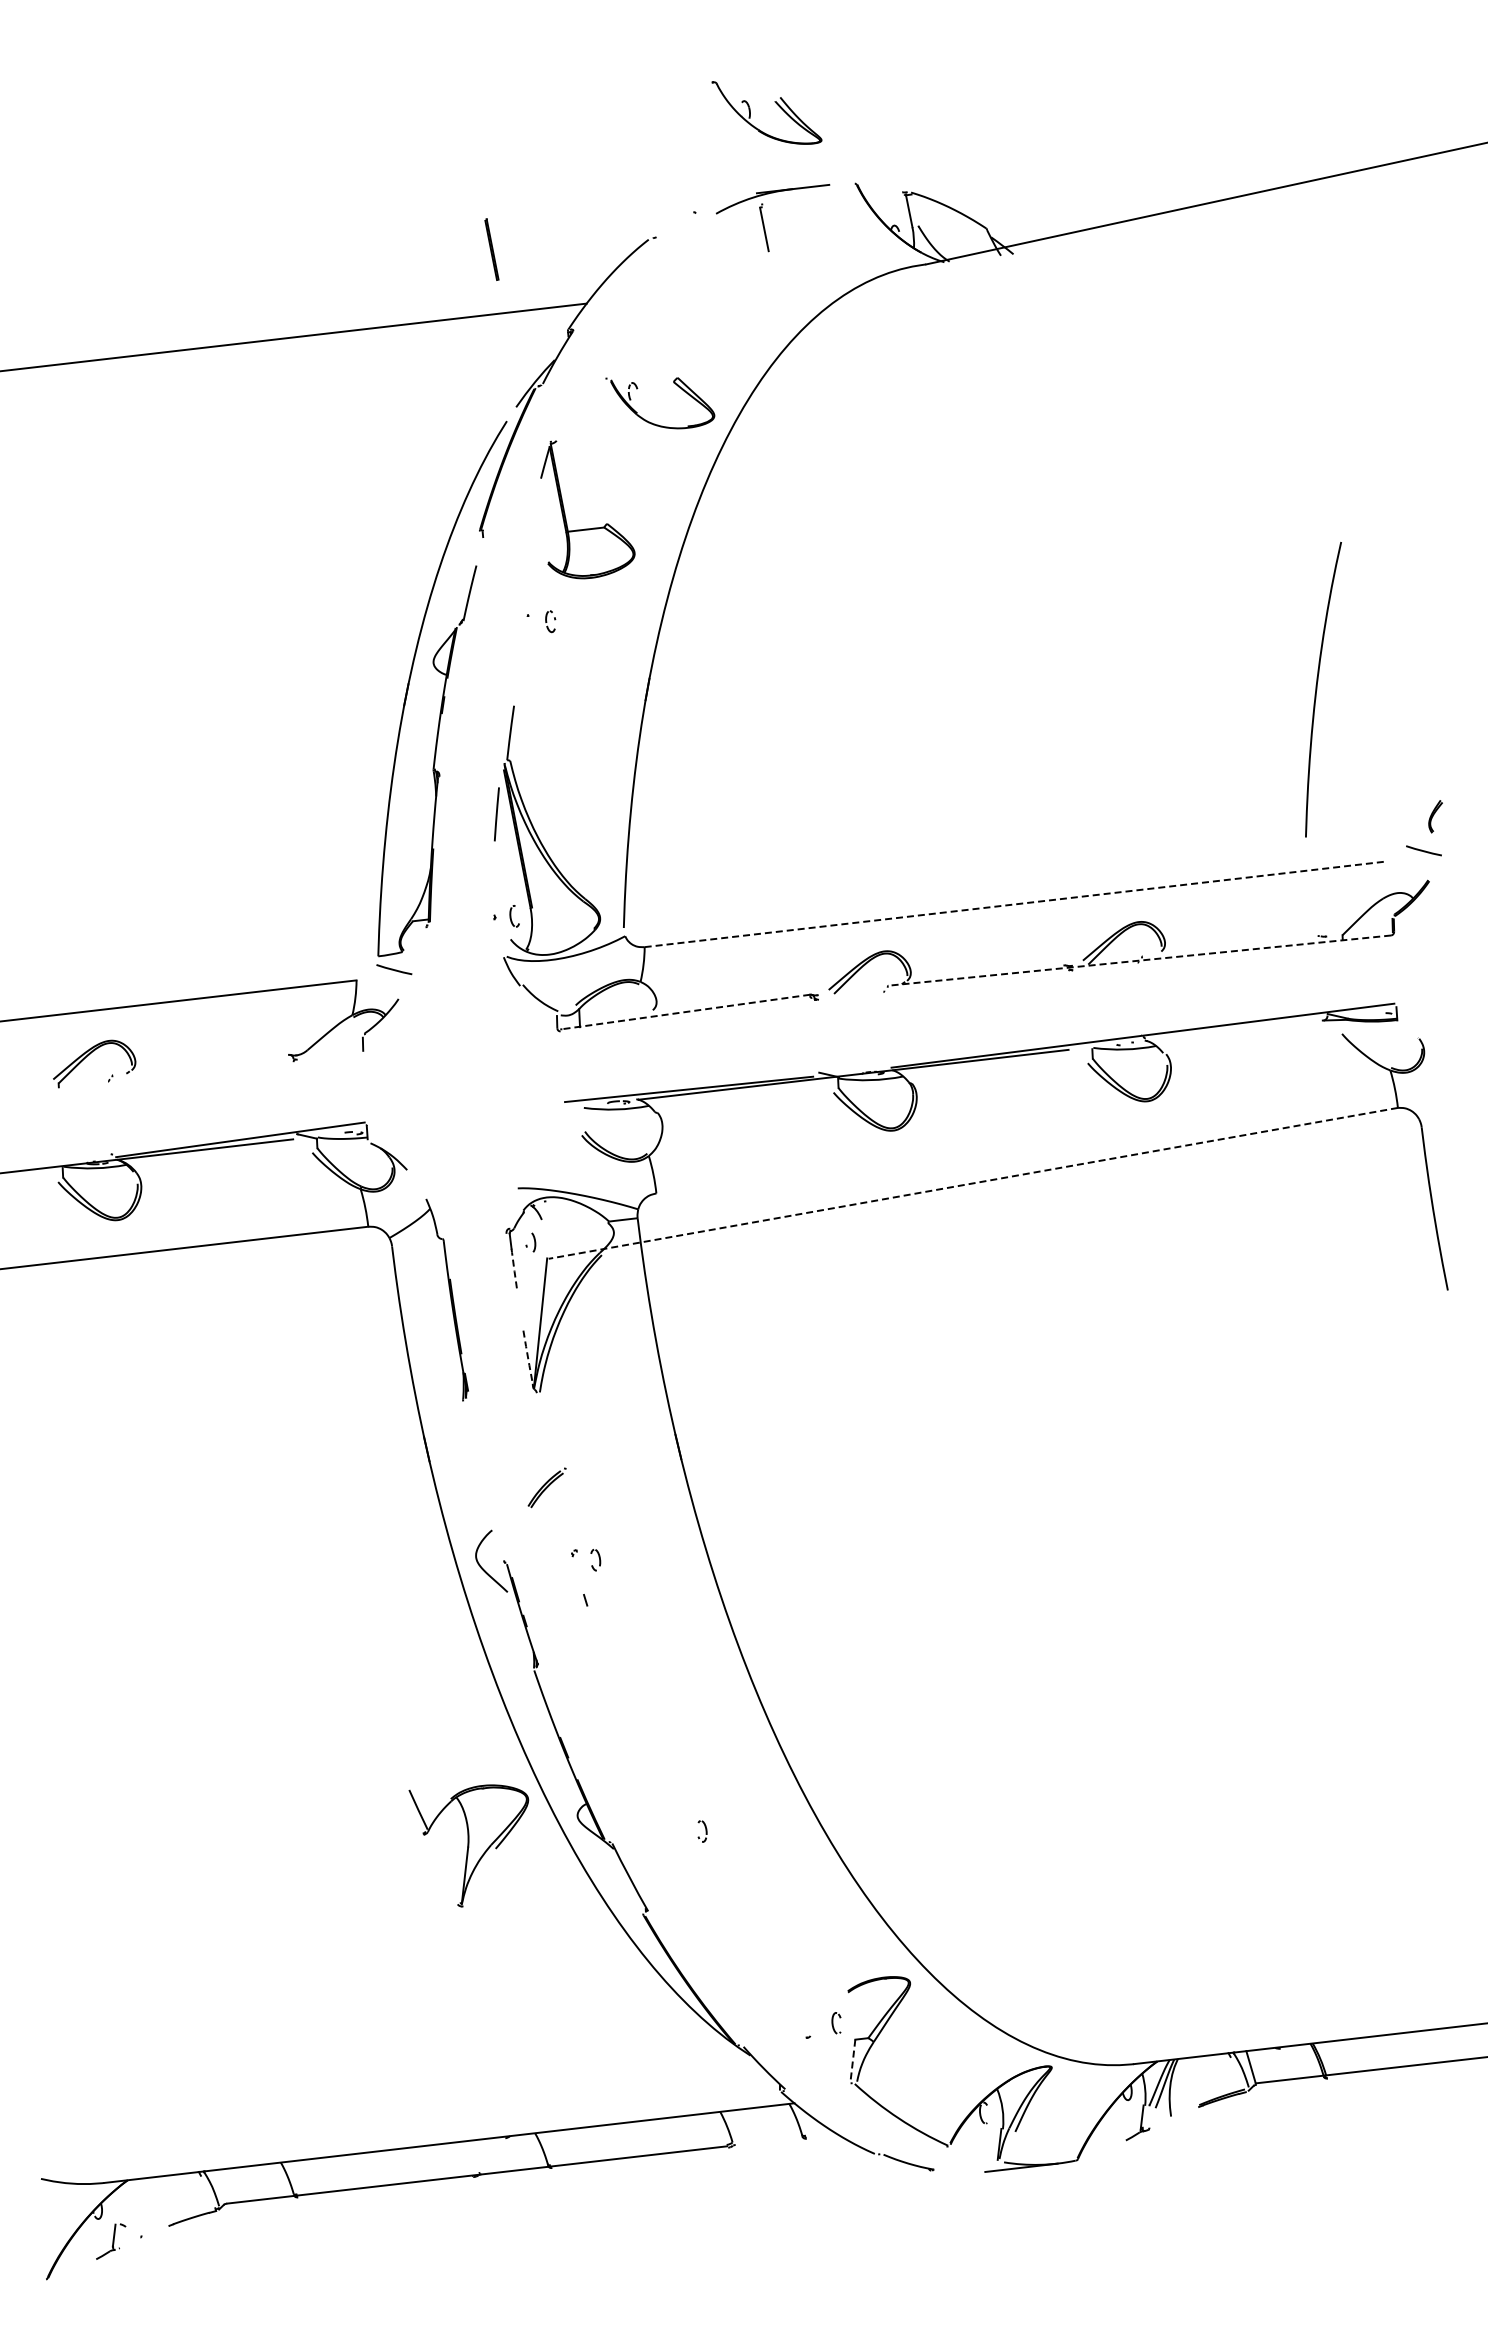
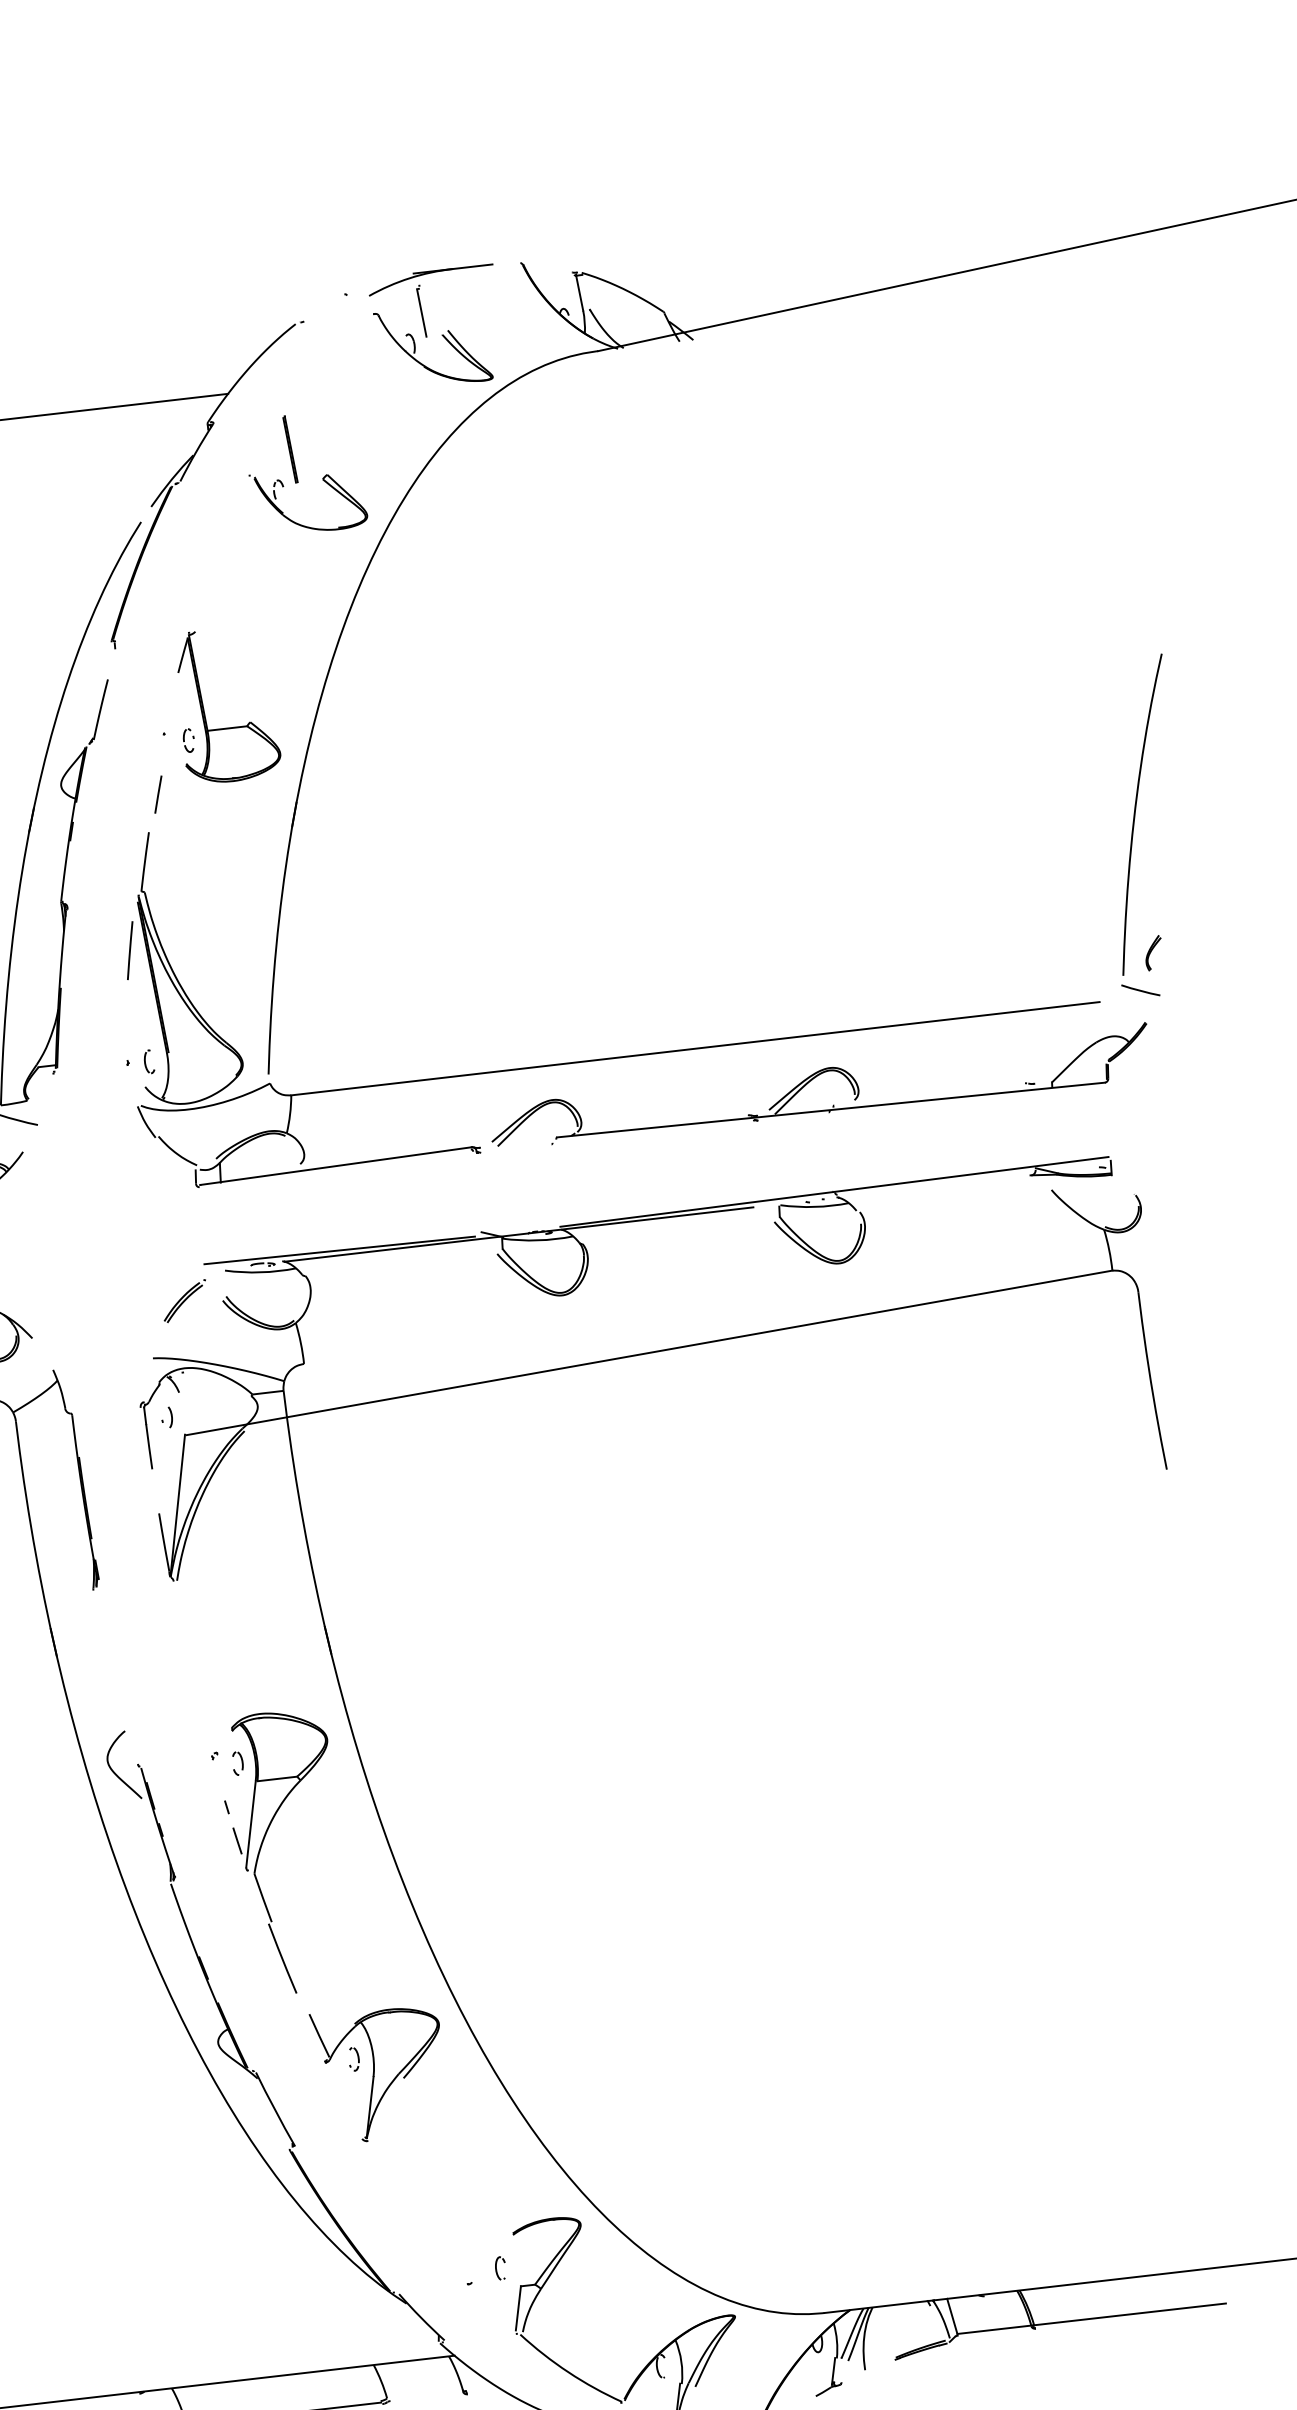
part: (775, 103) -> (442, 337), moved
line: (491, 249) -> (290, 449), moved
part: (593, 527) -> (235, 726), moved
line: (522, 670) -> (158, 793), added
curve: (1317, 689) -> (1135, 814), moved
line: (1015, 904) -> (695, 1048), dashed -> solid
line: (1139, 960) -> (830, 1109), dashed -> solid
line: (685, 1012) -> (335, 1166), dashed -> solid
line: (972, 1183) -> (648, 1353), dashed -> solid
line: (514, 1269) -> (149, 1446), dashed -> solid
line: (527, 1357) -> (163, 1542), dashed -> solid
part: (546, 1487) -> (184, 1300), moved
part: (617, 1638) -> (261, 1849), added
part: (468, 1845) -> (373, 2074), moved
line: (852, 2060) -> (517, 2309), dashed -> solid

